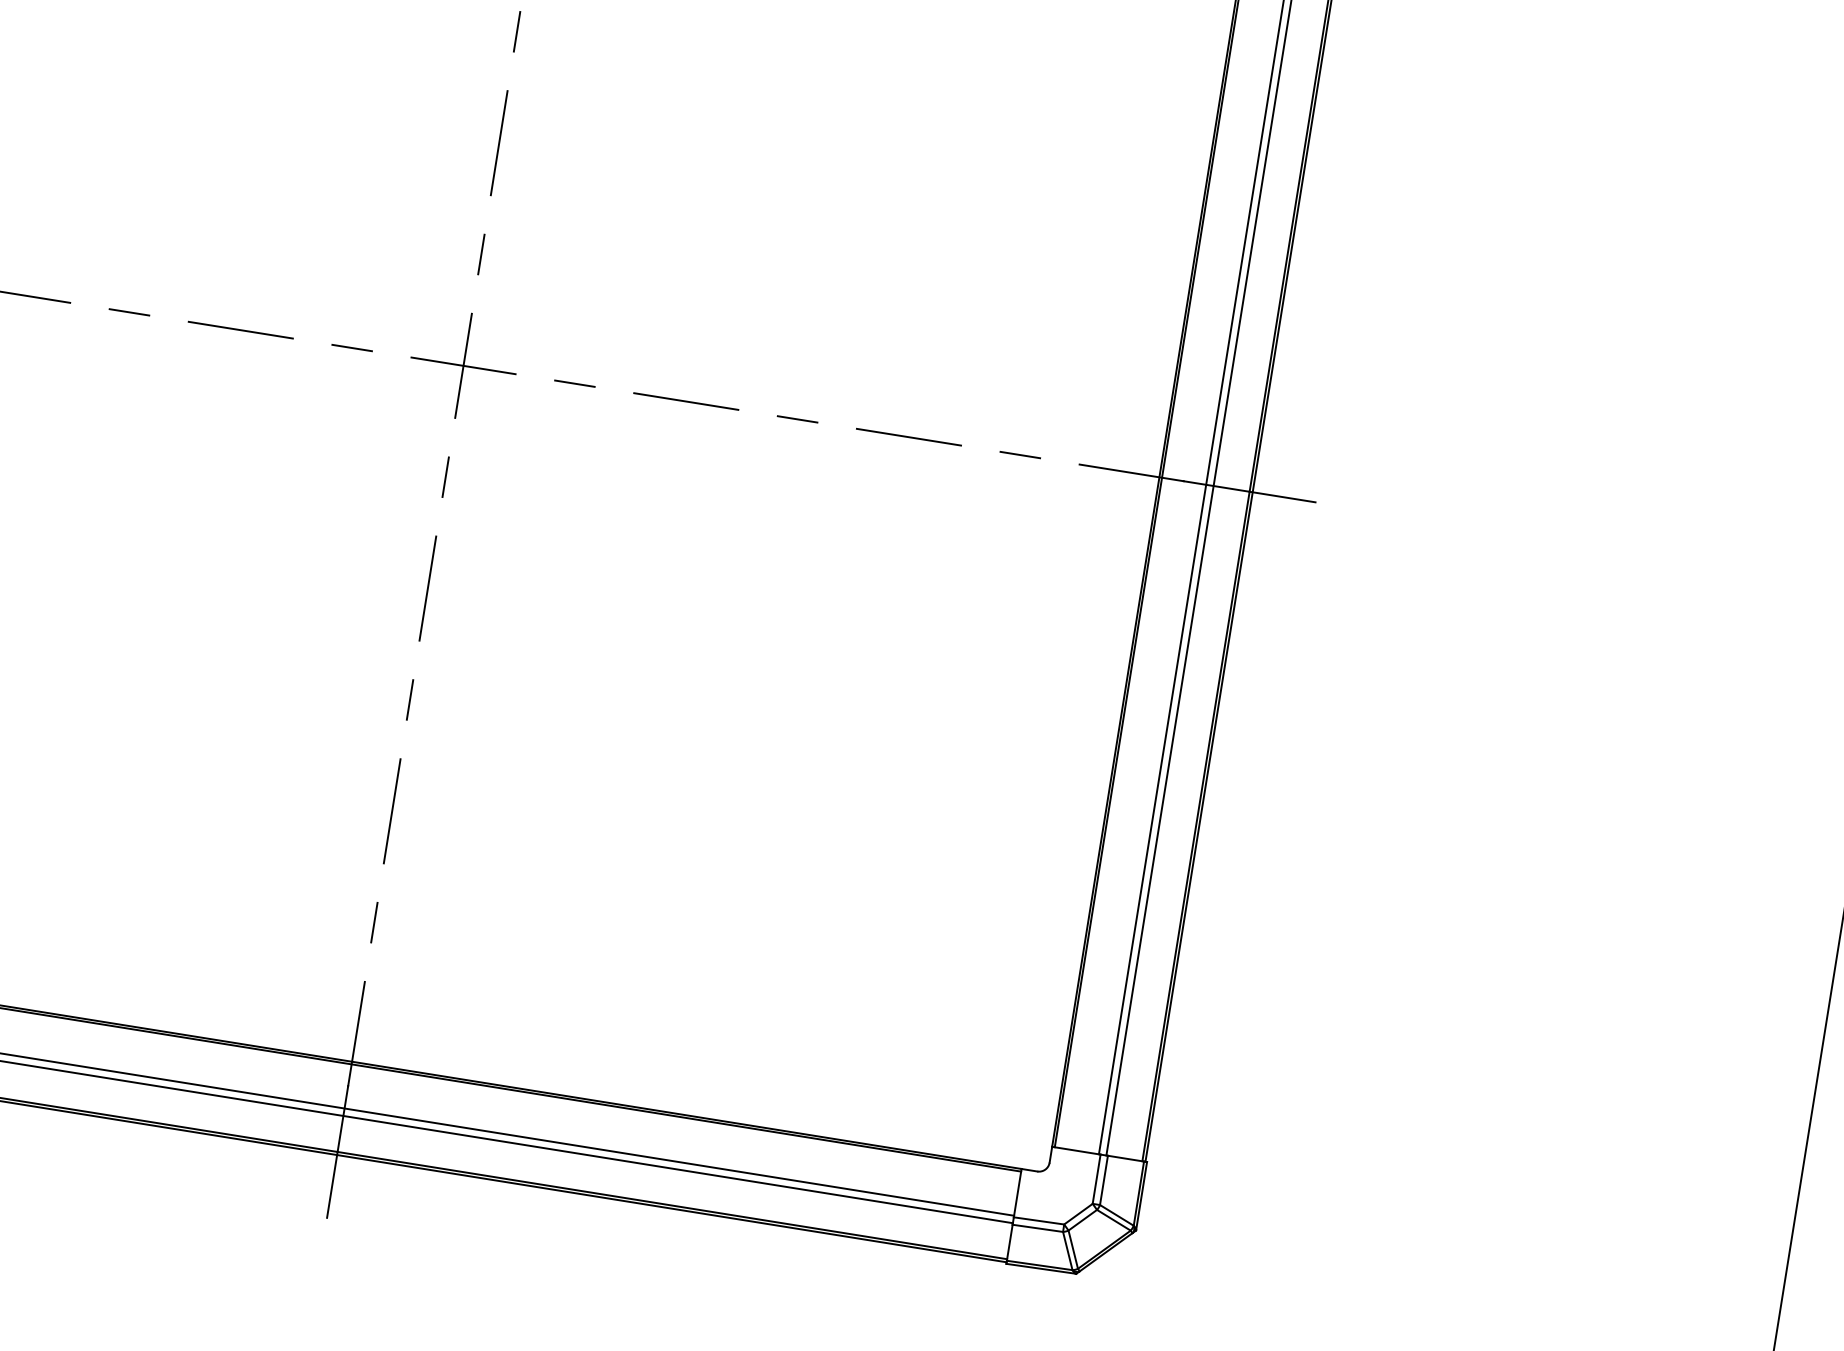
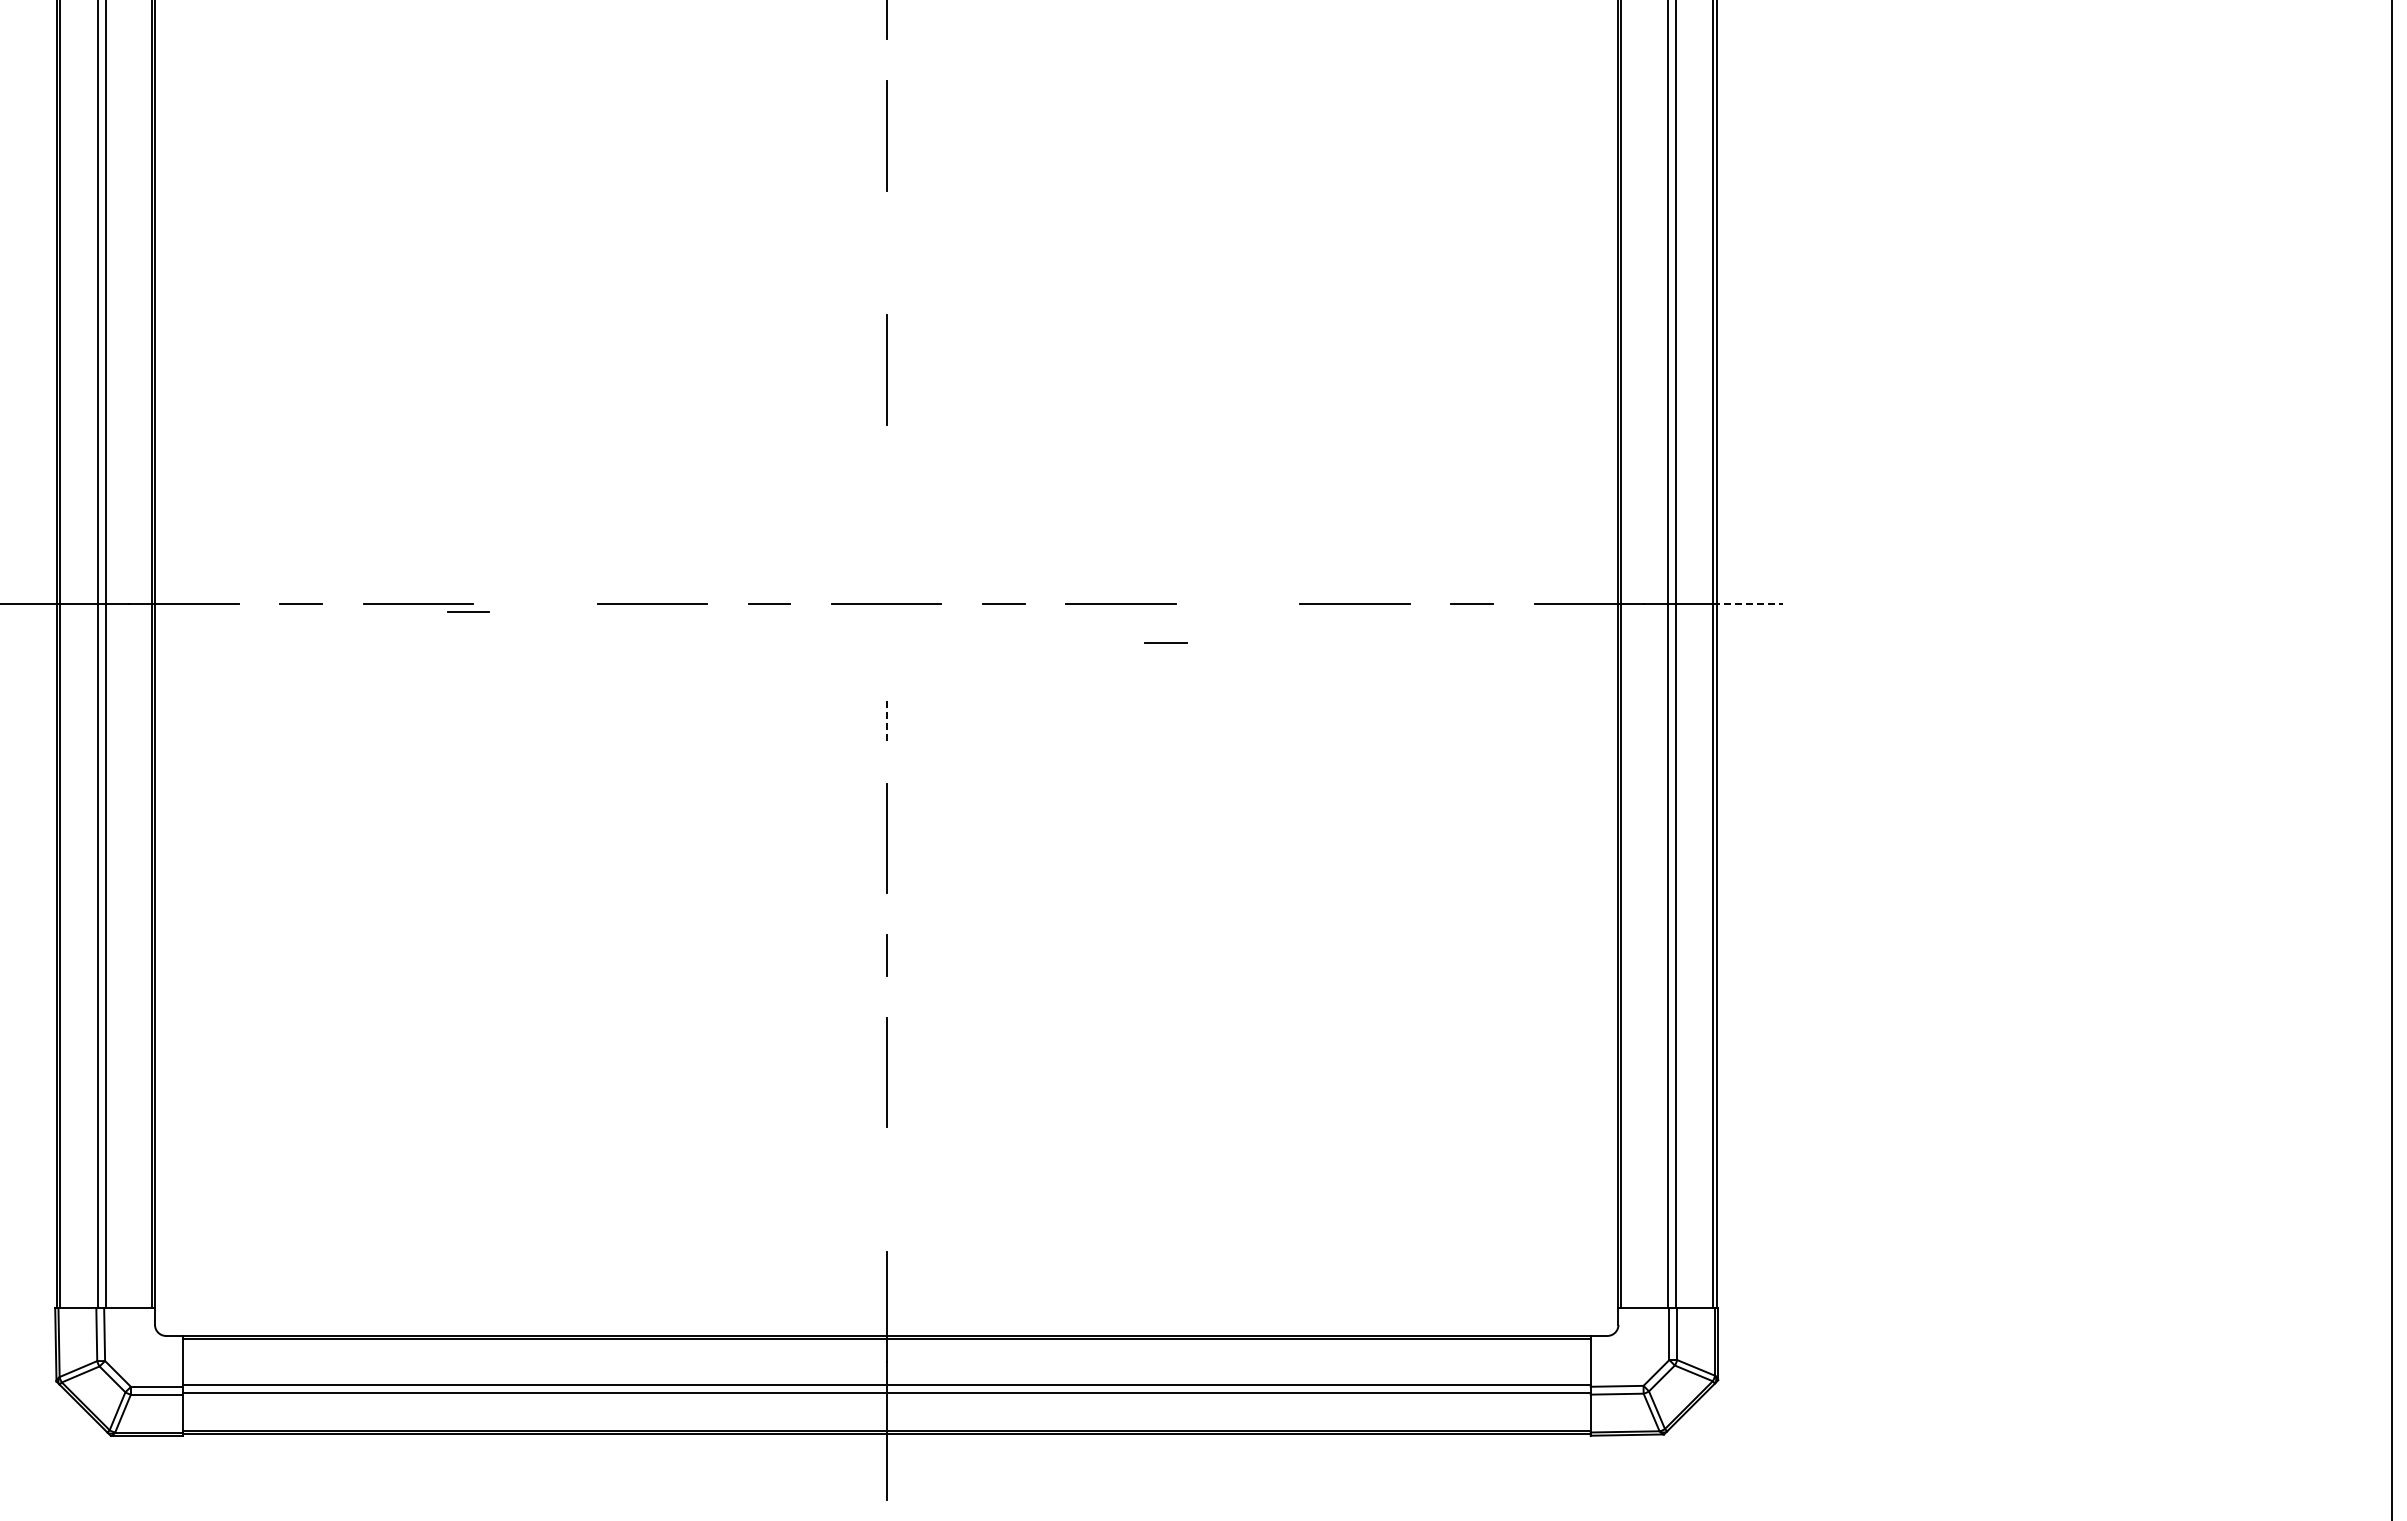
line: (516, 31) -> (886, 252), removed
line: (481, 253) -> (886, 486), removed
line: (129, 311) -> (468, 611), moved
line: (463, 365) -> (886, 603), removed
line: (797, 418) -> (1165, 642), moved
line: (445, 477) -> (886, 721), solid -> dashed
line: (1283, 497) -> (1748, 604), solid -> dashed
line: (374, 922) -> (886, 1189), removed

